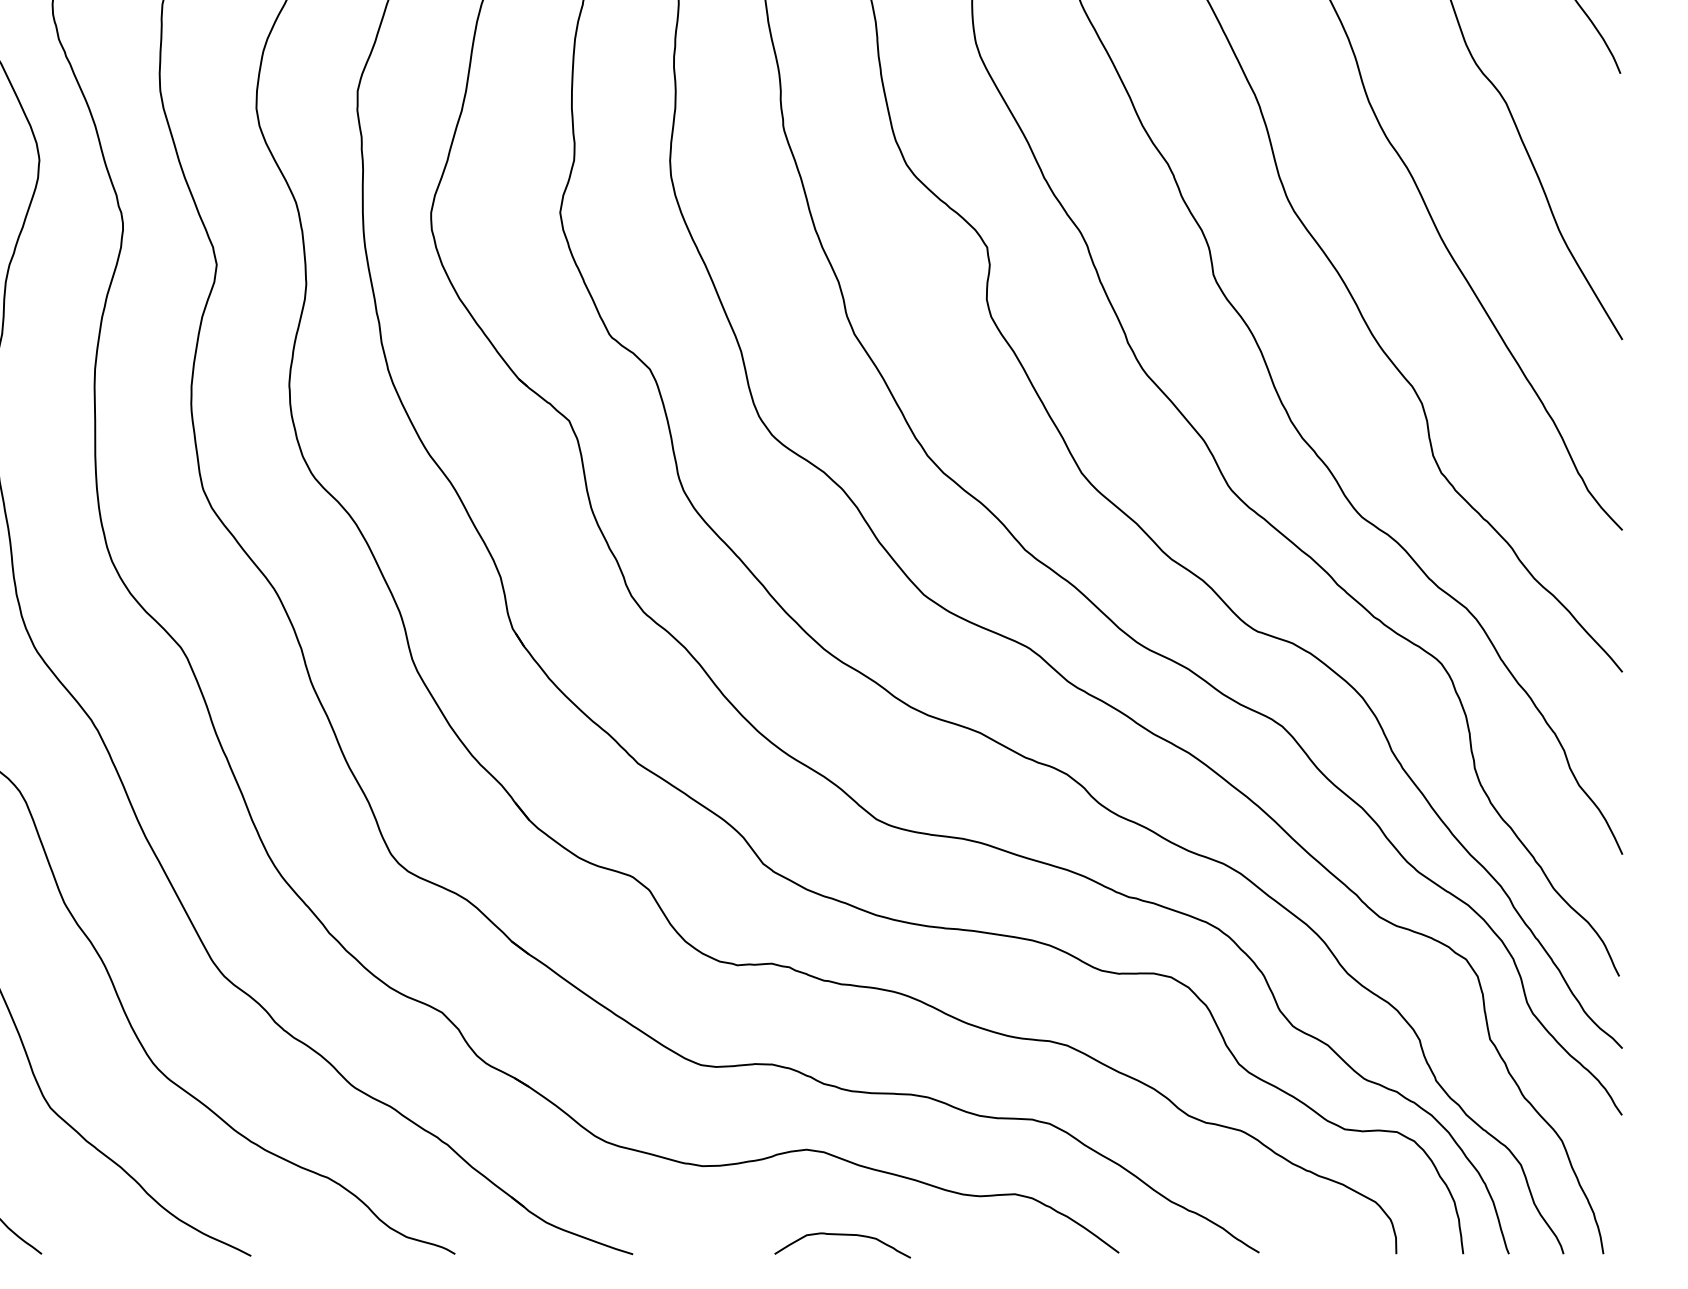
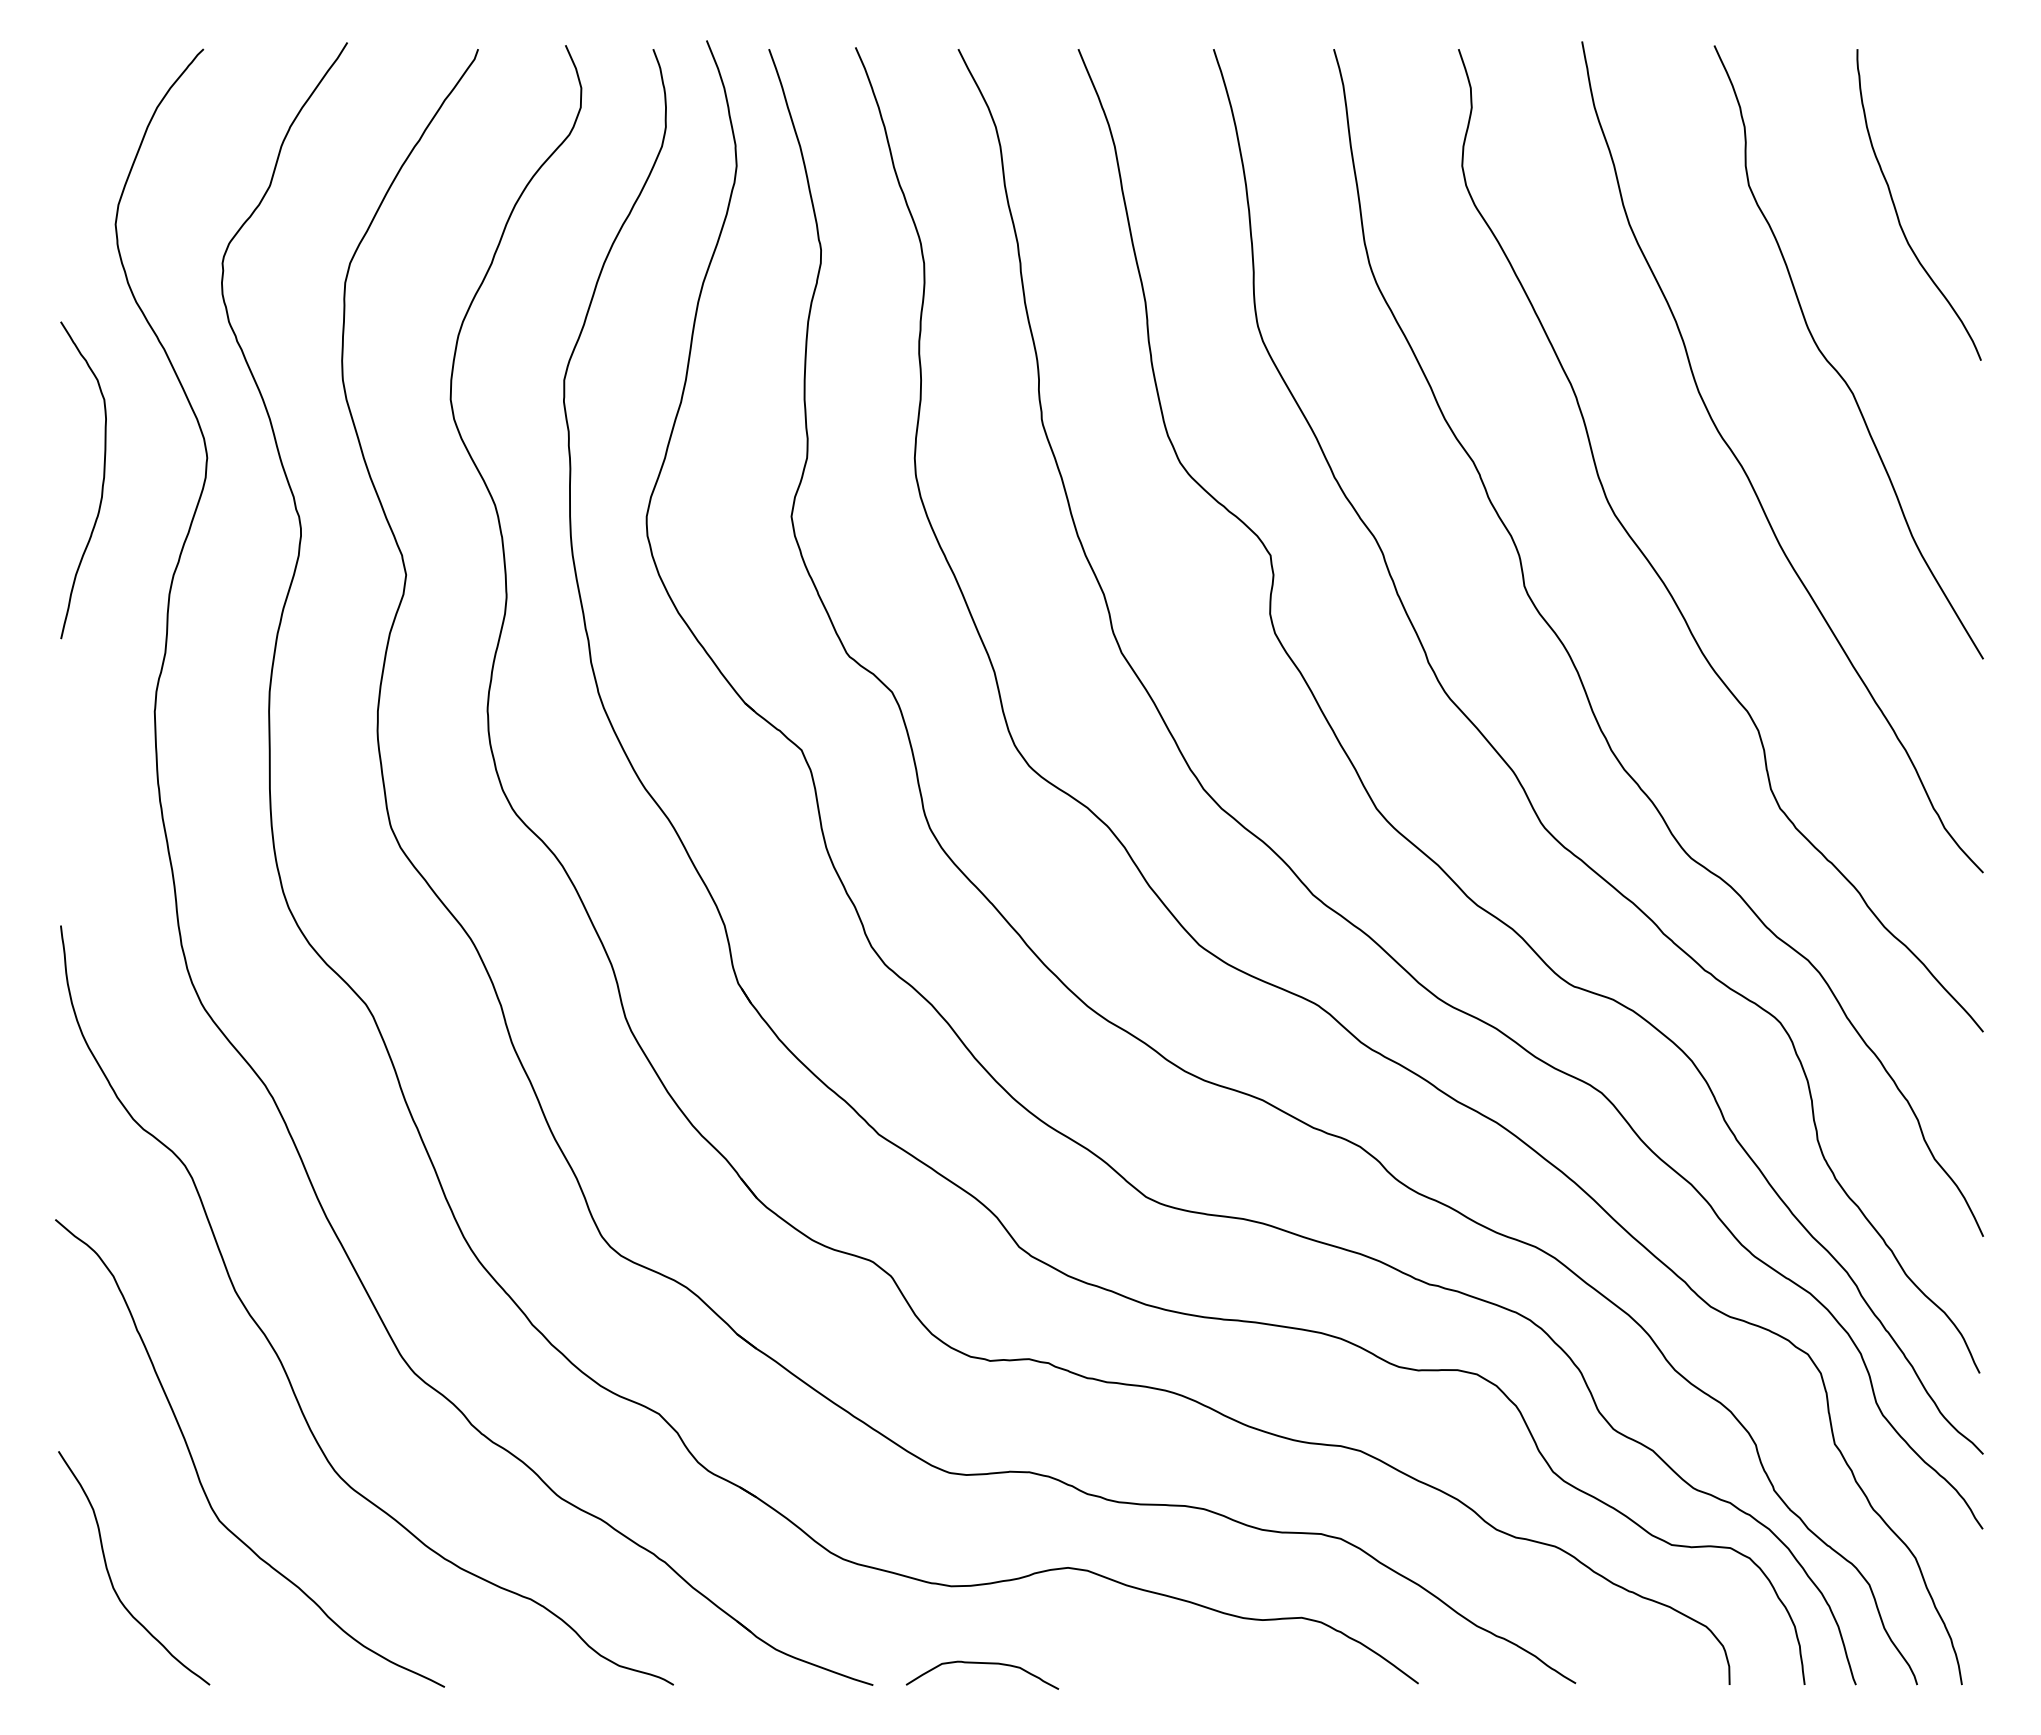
curve: (846, 1235) -> (986, 1664), moved

